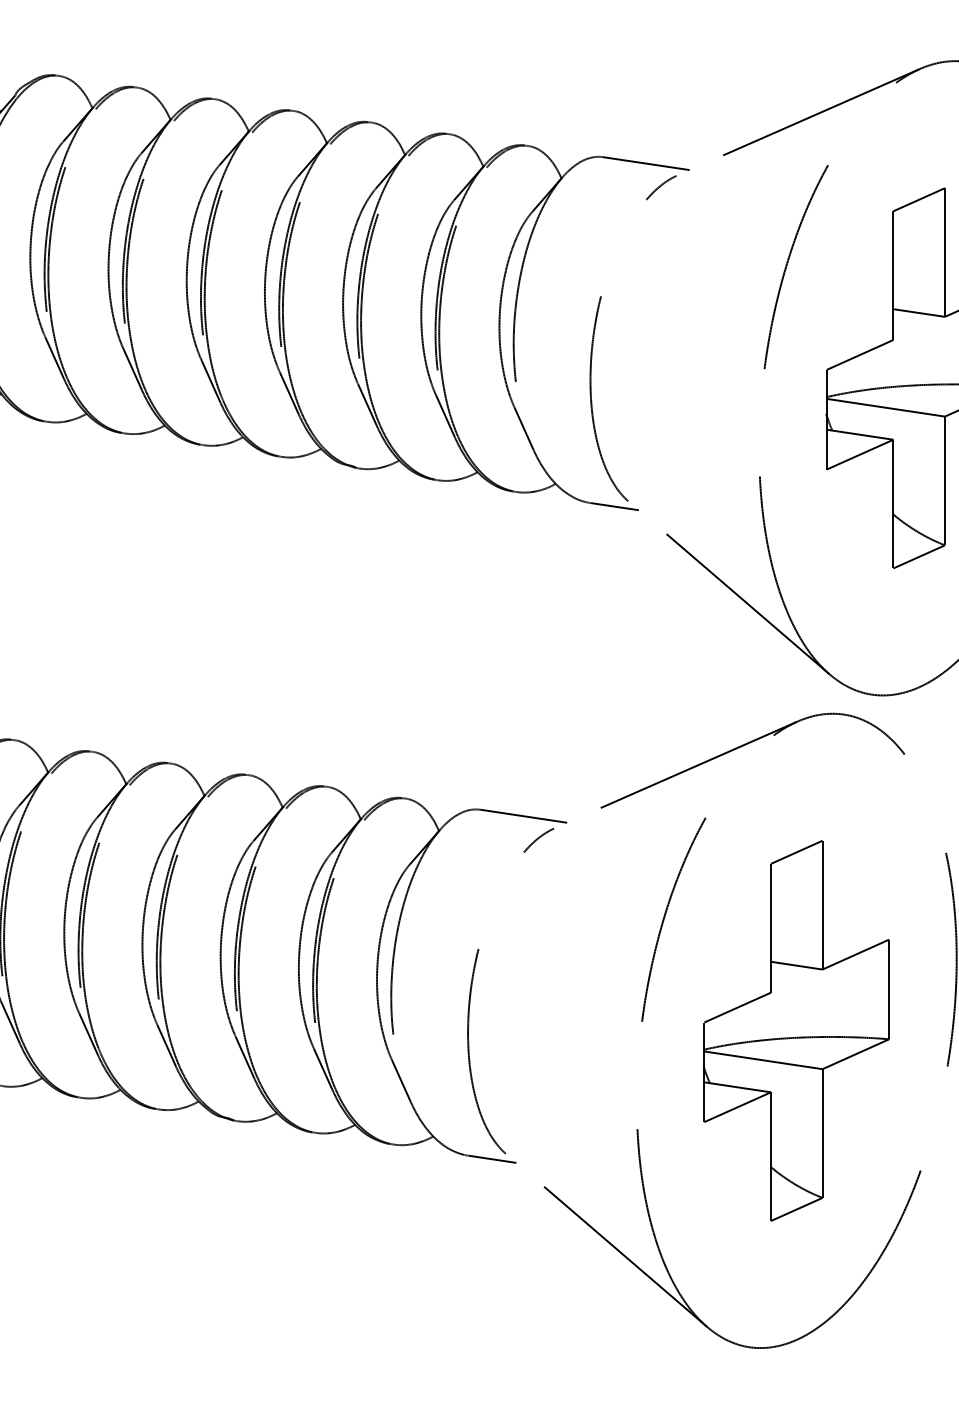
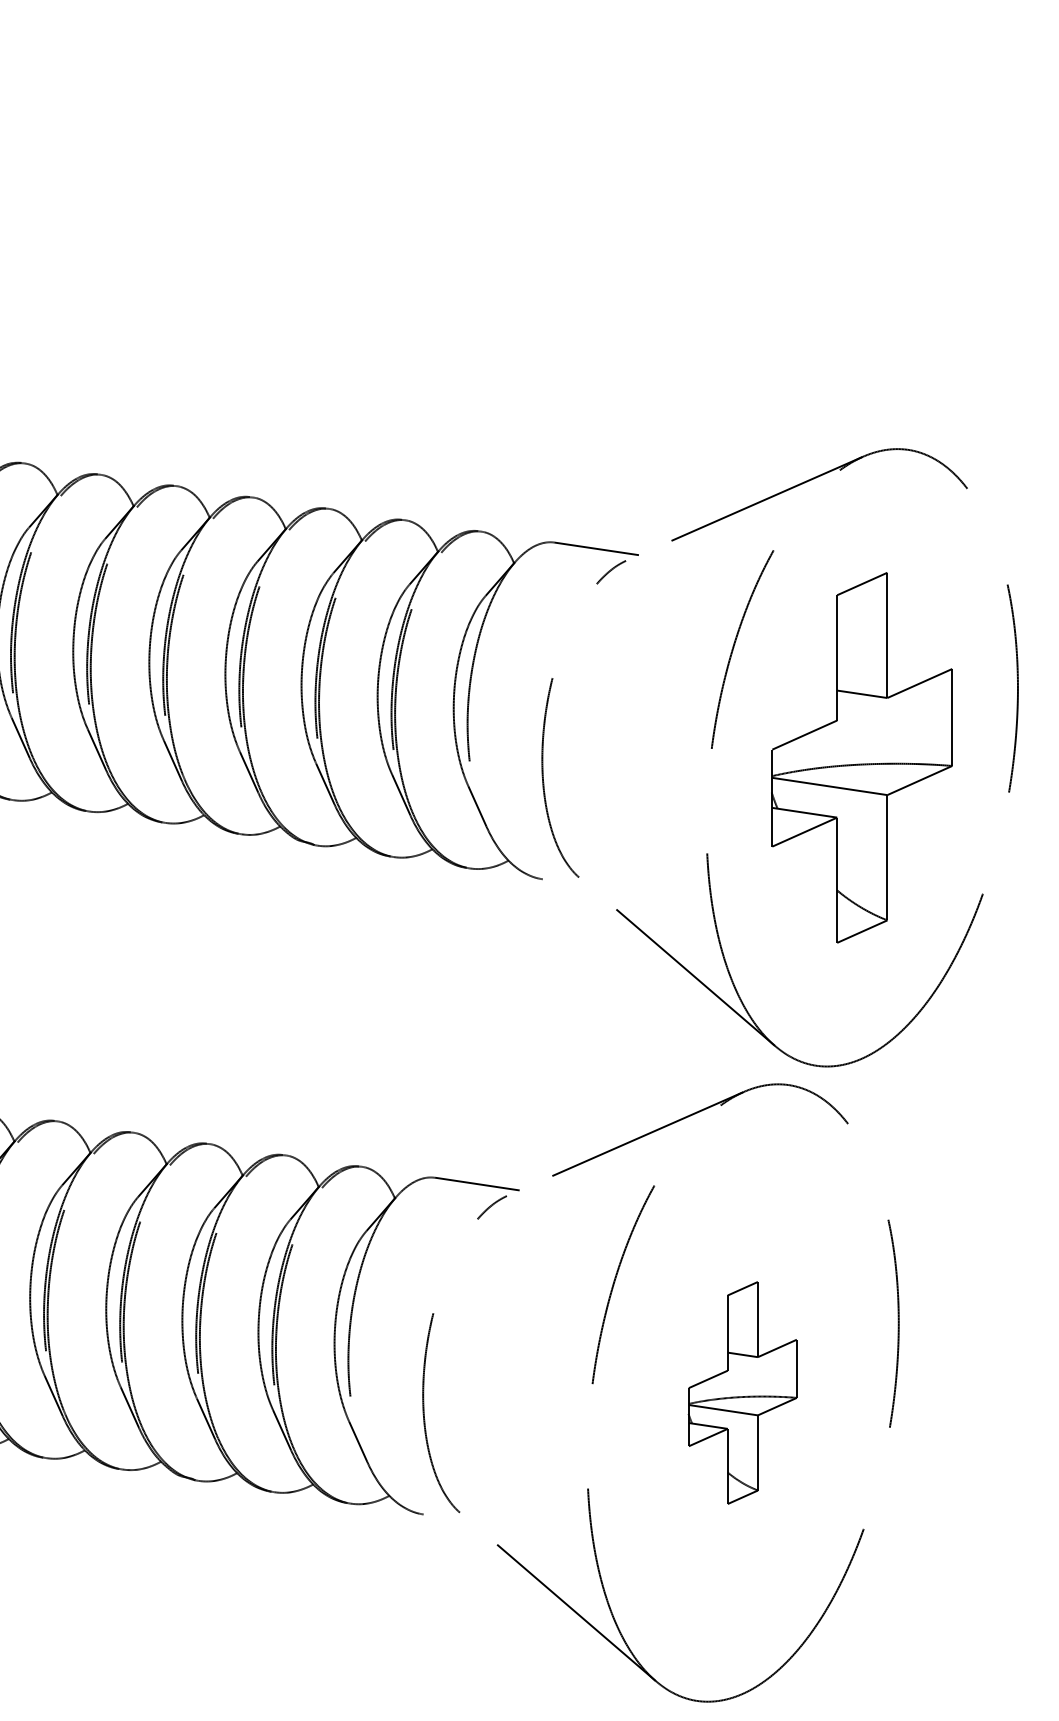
line: (614, 506) -> (565, 882), removed
part: (796, 1030) -> (742, 1392), size x0.6
line: (492, 1158) -> (446, 1517), removed

